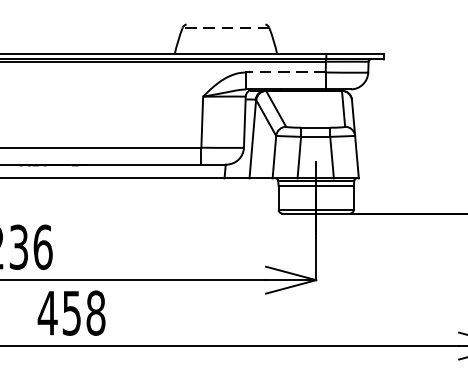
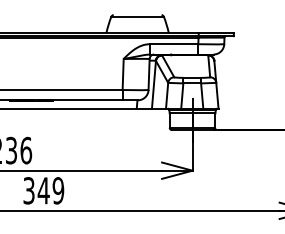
line: (225, 26) -> (137, 16), dashed -> solid
line: (284, 72) -> (173, 44), dashed -> solid
text: (71, 312) -> (43, 190), 458 -> 349

